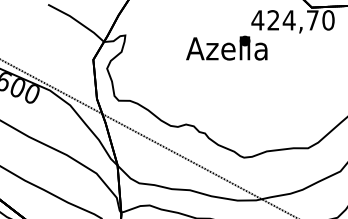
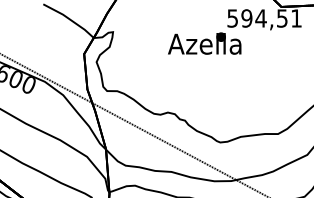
text: (293, 20) -> (264, 18), 424,70 -> 594,51

